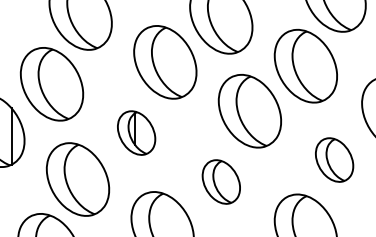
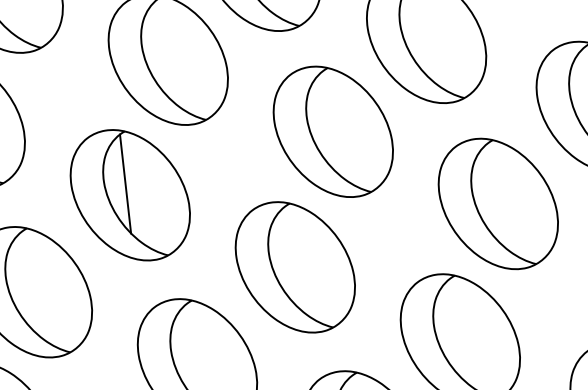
part: (136, 132) -> (129, 194), size x1.67
part: (334, 159) -> (498, 202), size x1.67
part: (221, 181) -> (295, 266), size x1.67

